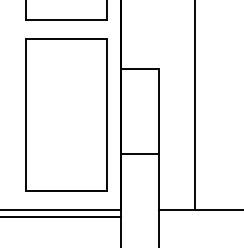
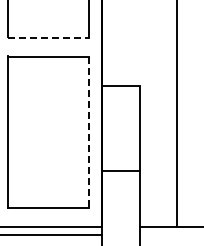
line: (66, 20) -> (48, 37), solid -> dashed
line: (107, 114) -> (89, 131), solid -> dashed

